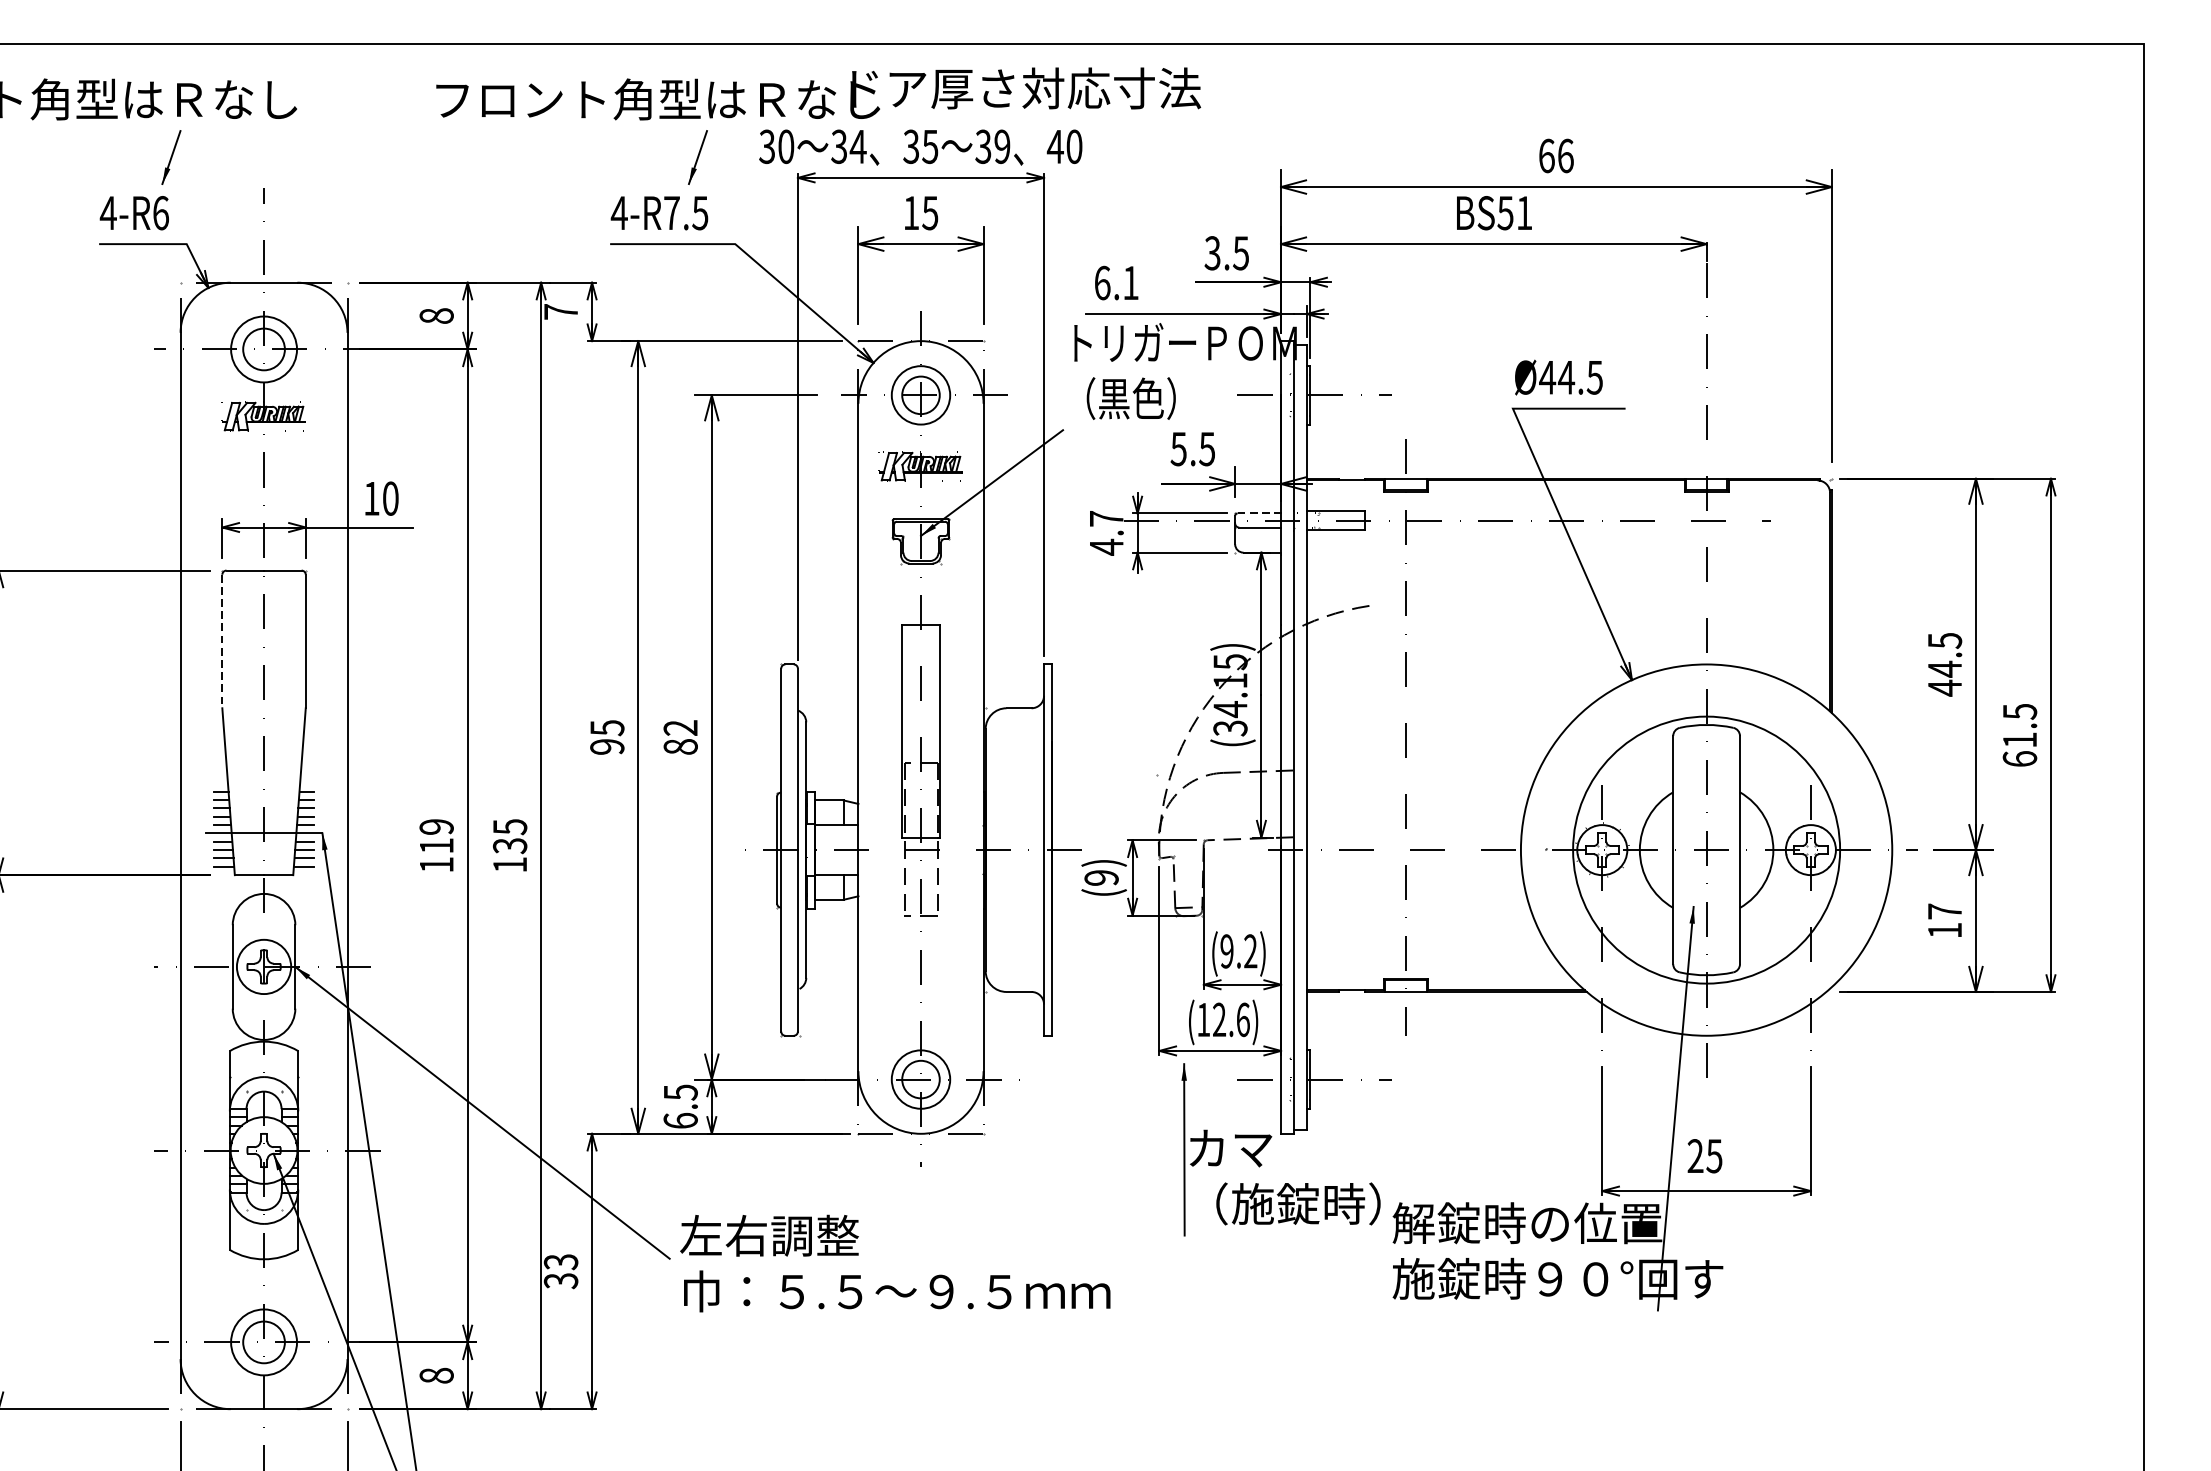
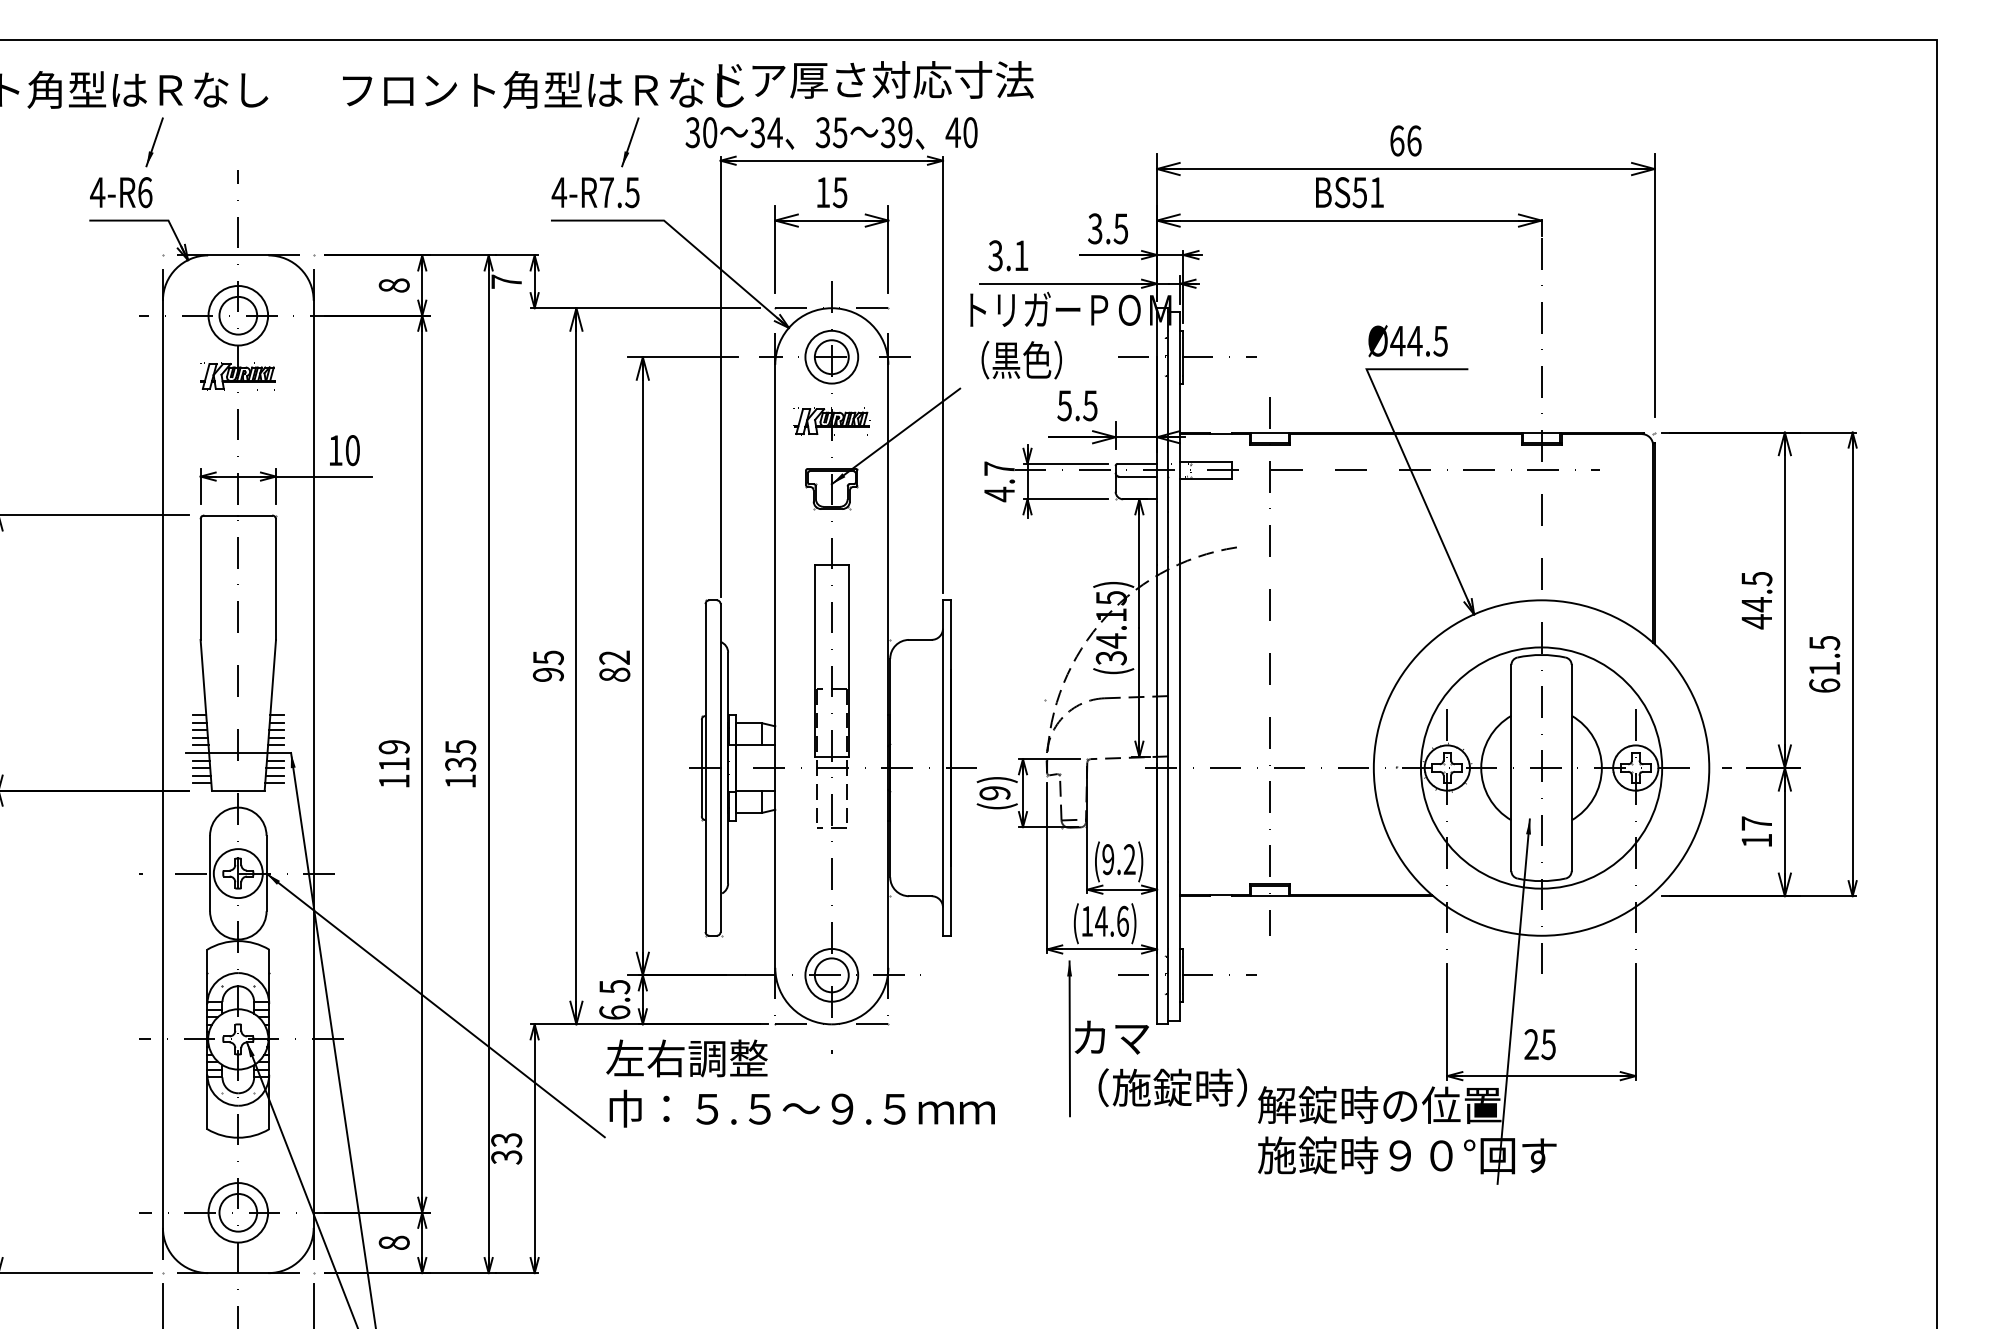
text: (818, 93) -> (688, 84), moved
text: (1102, 282) -> (995, 255), 6.1 -> 3.1
line: (1259, 513) -> (1137, 463), dashed -> solid
line: (222, 642) -> (200, 580), dashed -> solid
text: (1219, 1018) -> (1101, 920), (12.6) -> (14.6)
text: (895, 1263) -> (800, 1083), moved

